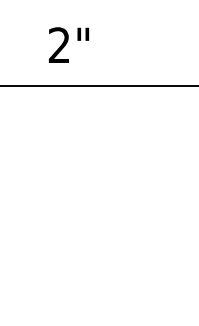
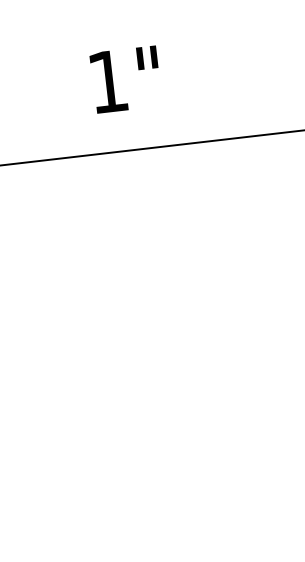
text: (59, 44) -> (108, 80), 2" -> 1"

